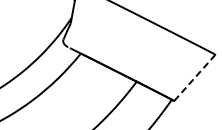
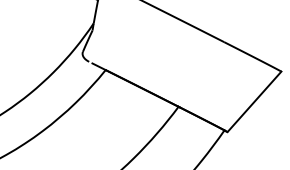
line: (194, 77) -> (254, 101), dashed -> solid

